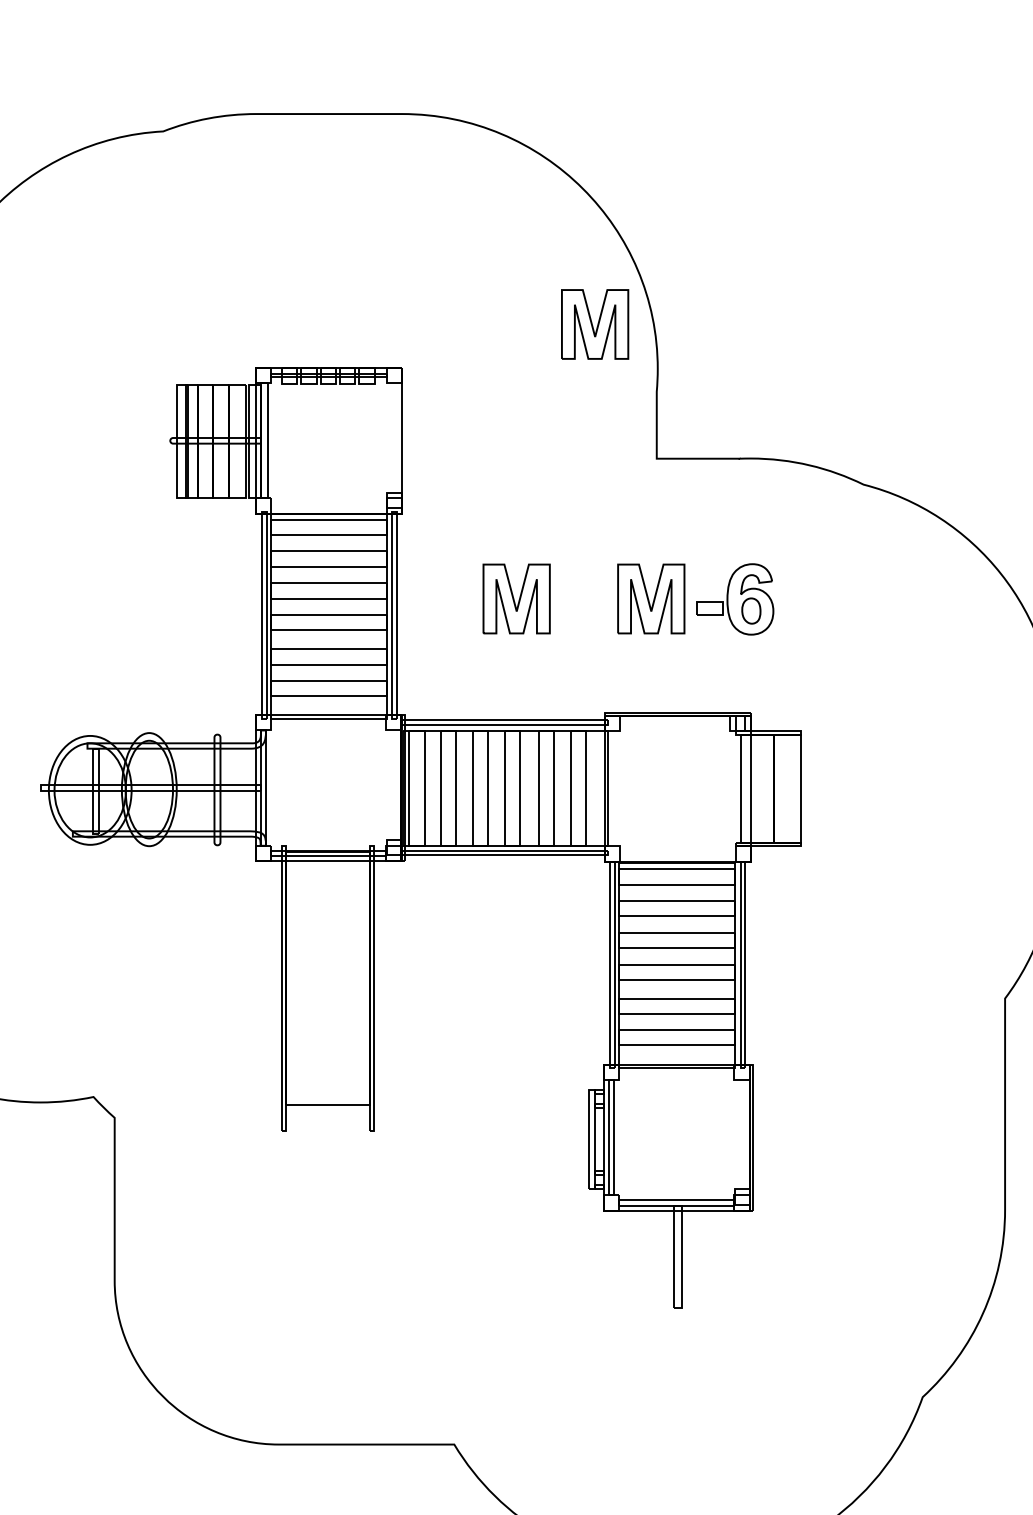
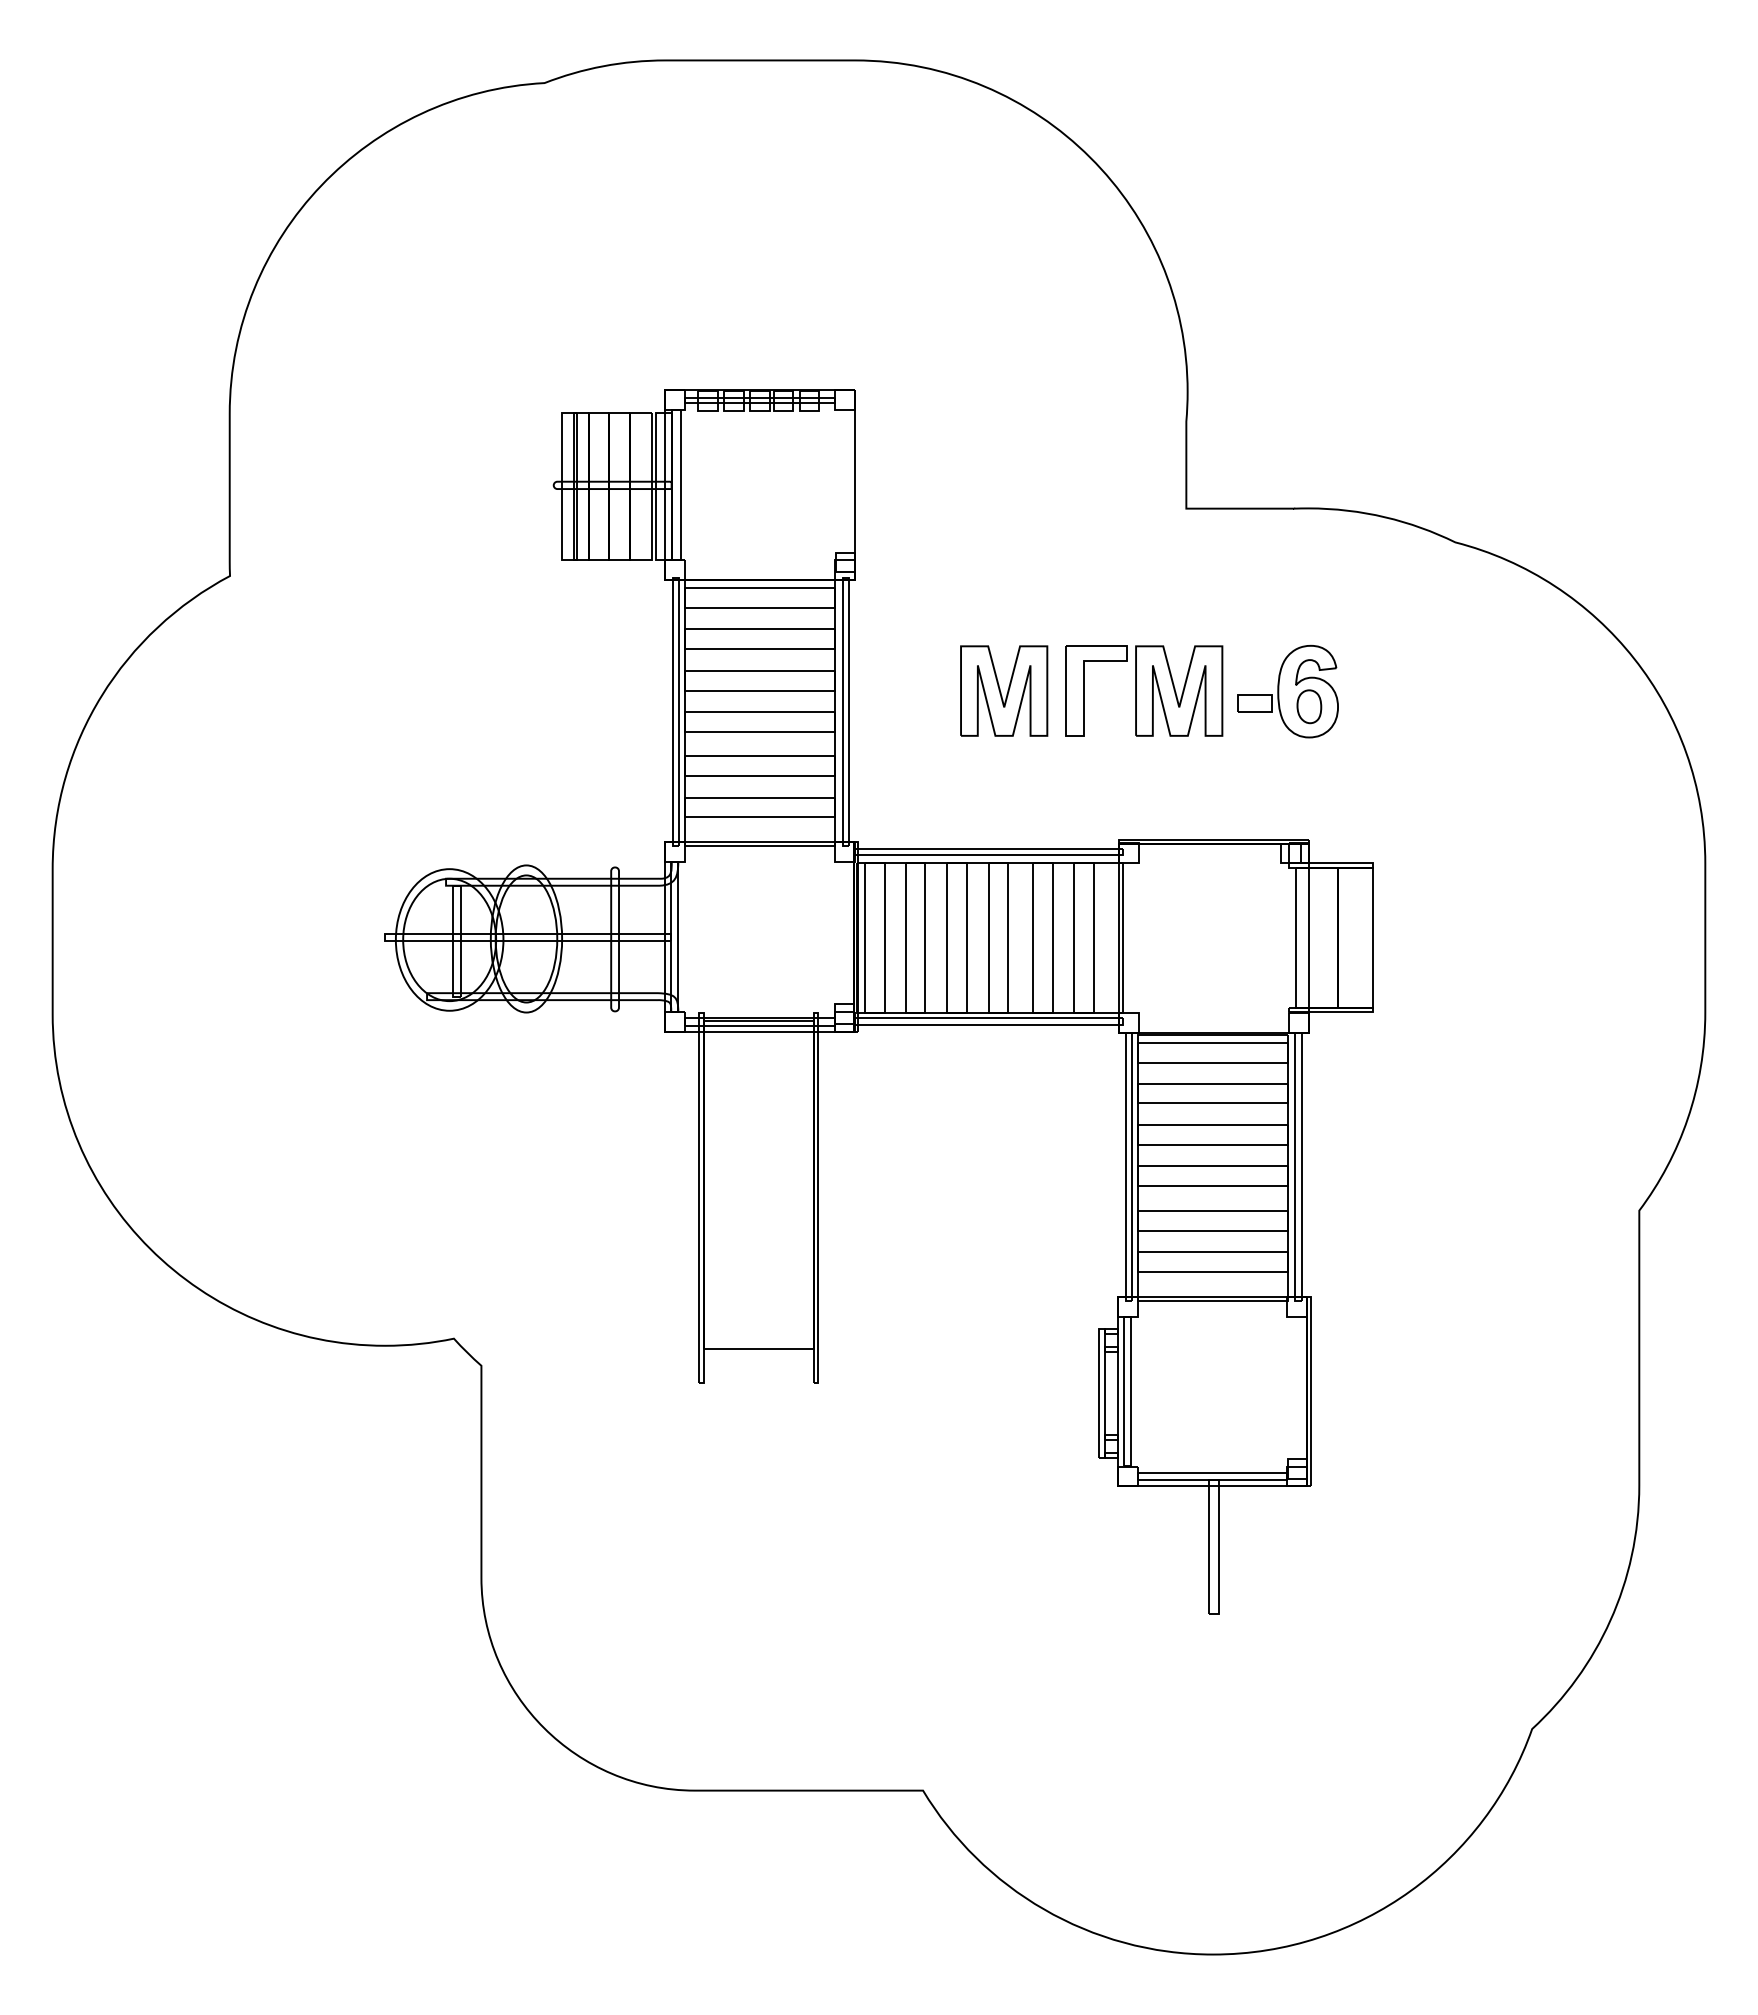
part: (595, 324) -> (1106, 333), removed
part: (578, 598) -> (1084, 690), added

